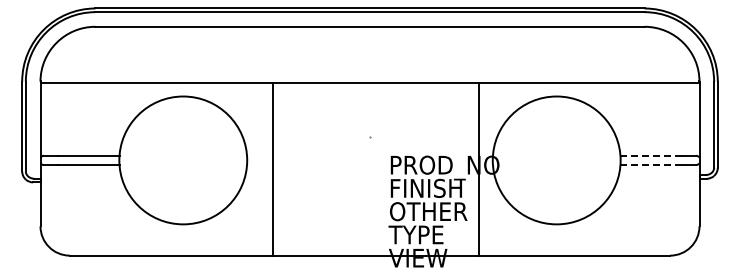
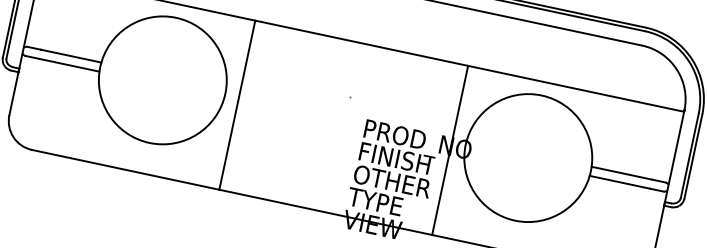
line: (651, 155) -> (622, 172), dashed -> solid
line: (651, 165) -> (620, 182), dashed -> solid
line: (273, 168) -> (237, 104), moved

